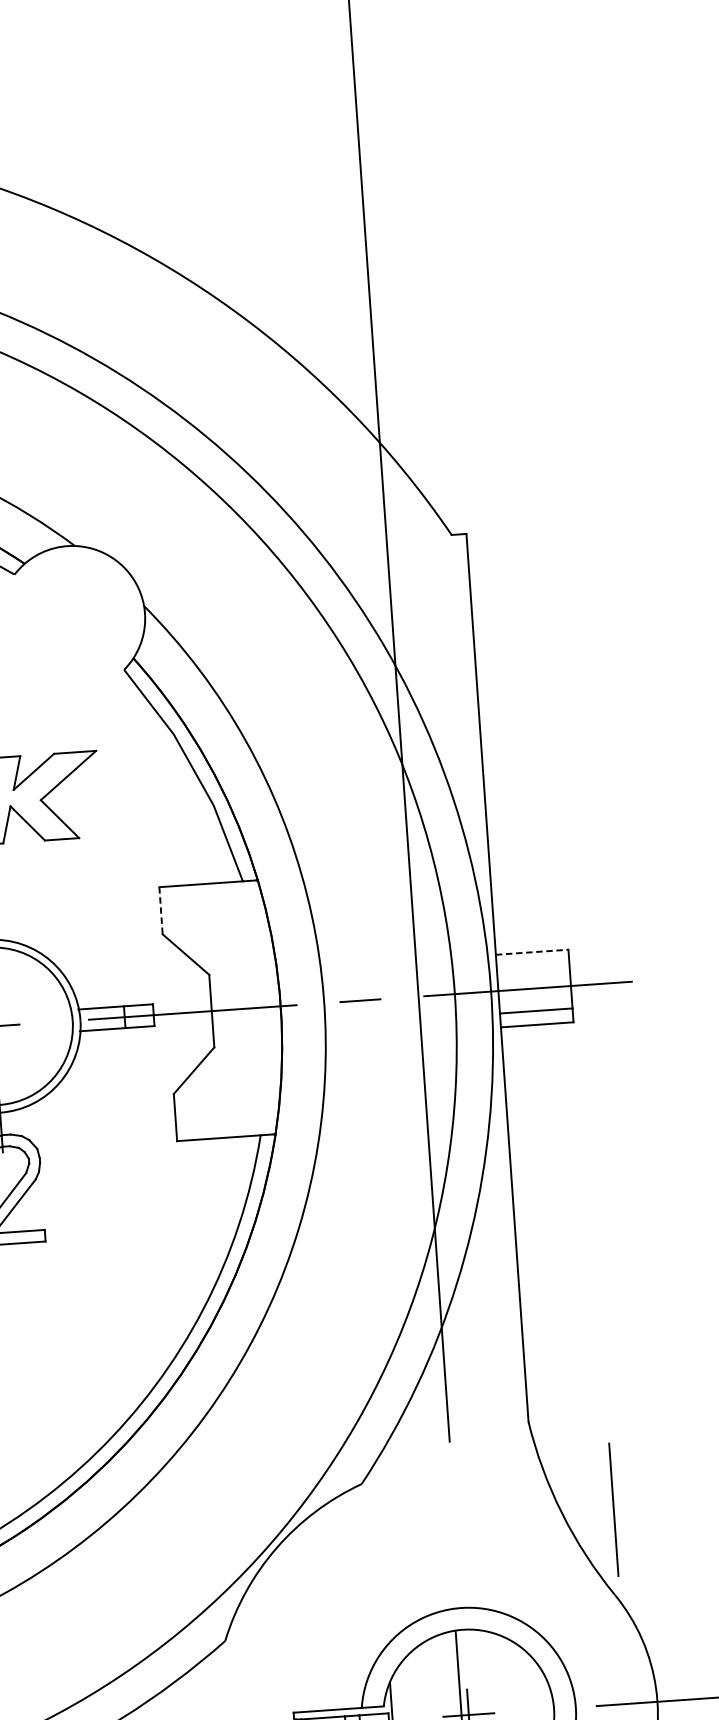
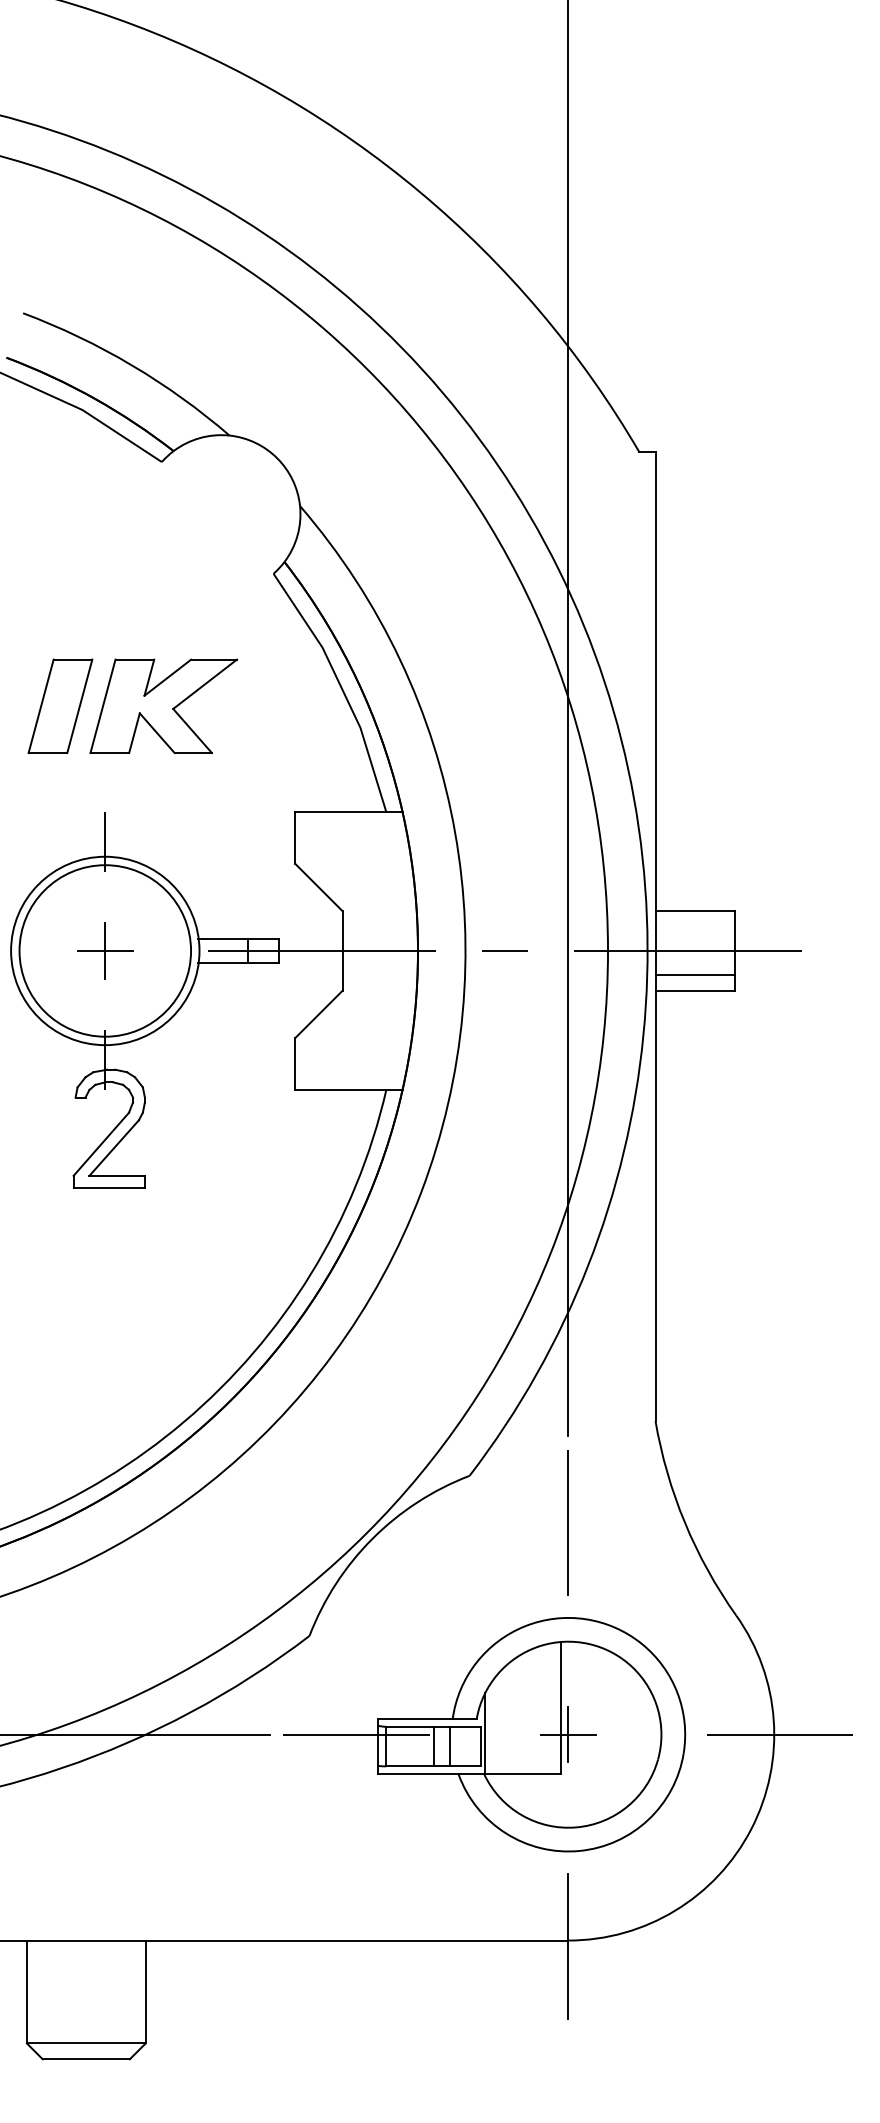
line: (161, 911) -> (295, 838), dashed -> solid
line: (532, 952) -> (695, 911), dashed -> solid
line: (612, 1509) -> (567, 1522), moved

